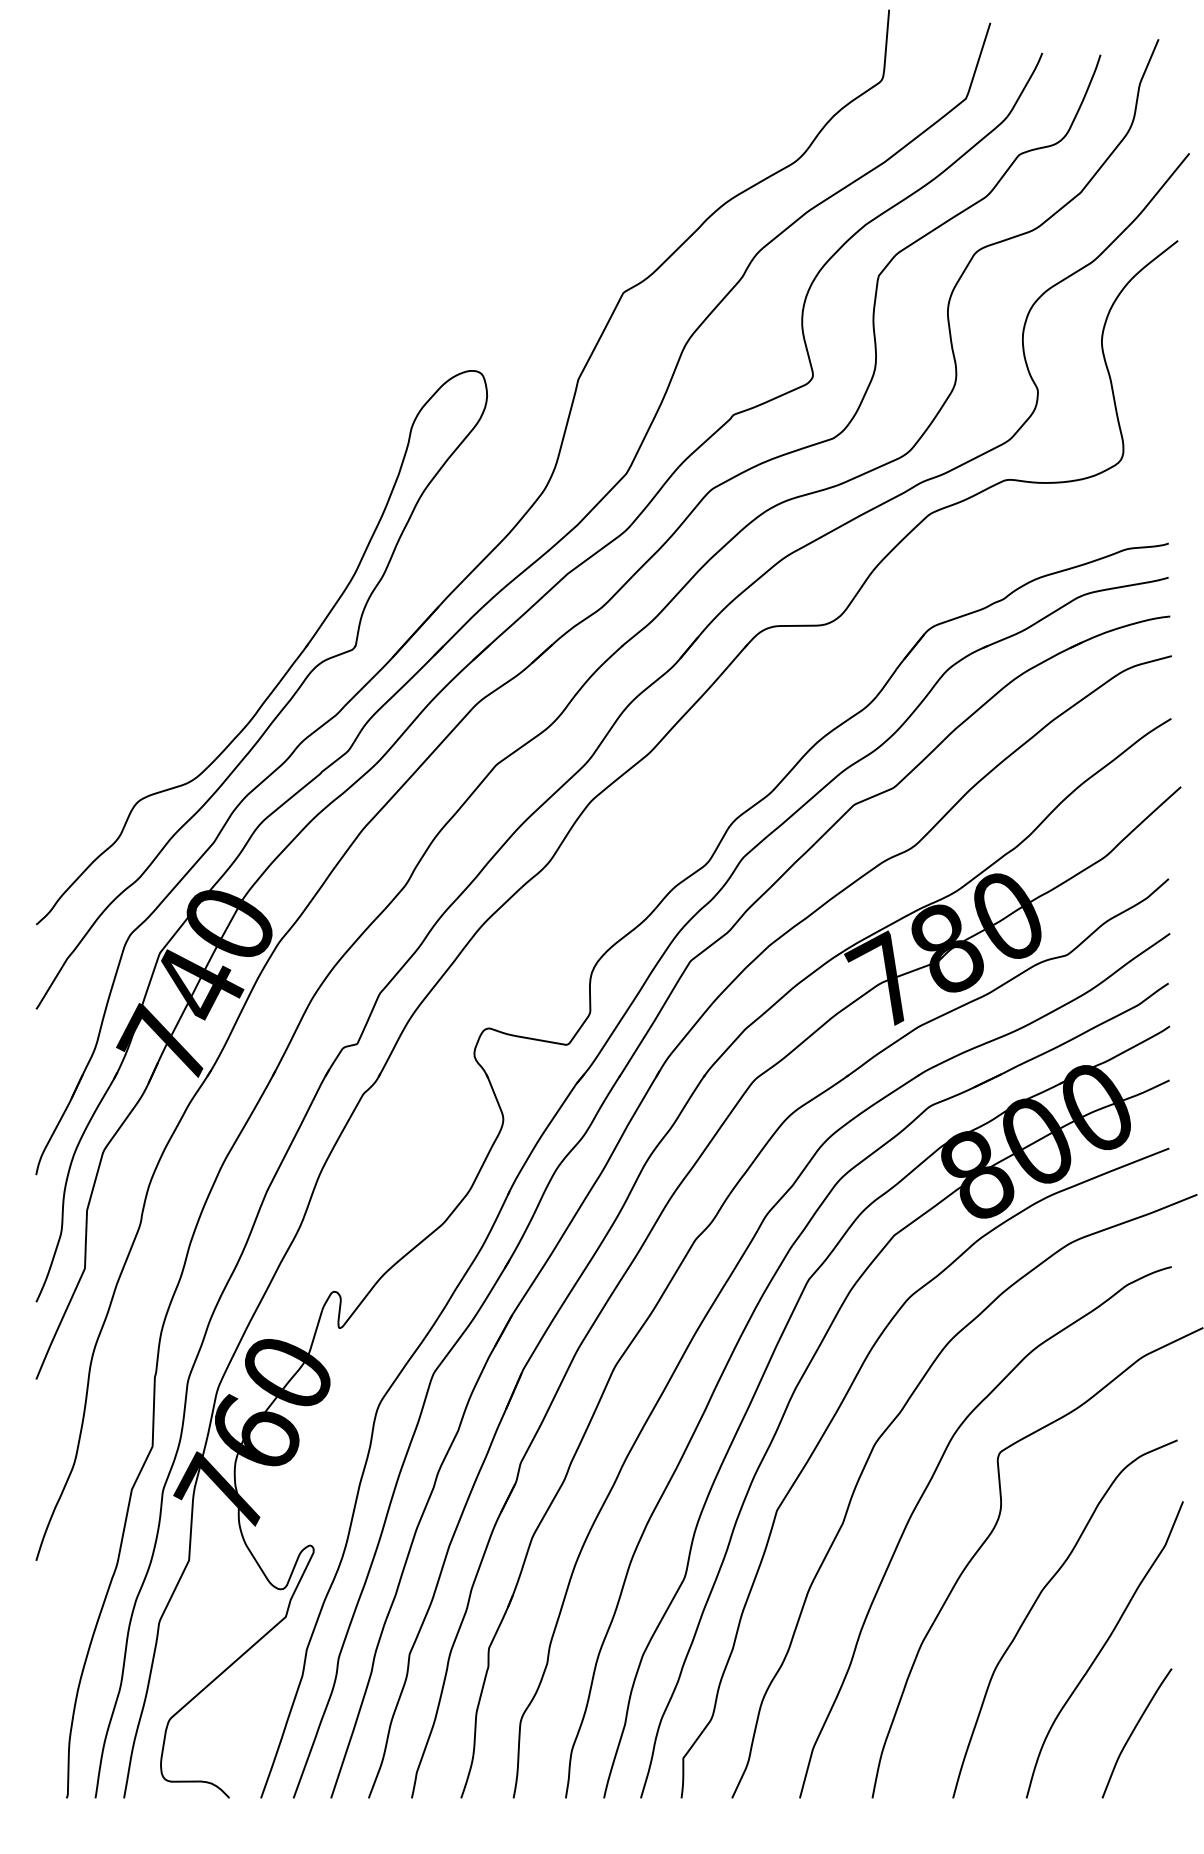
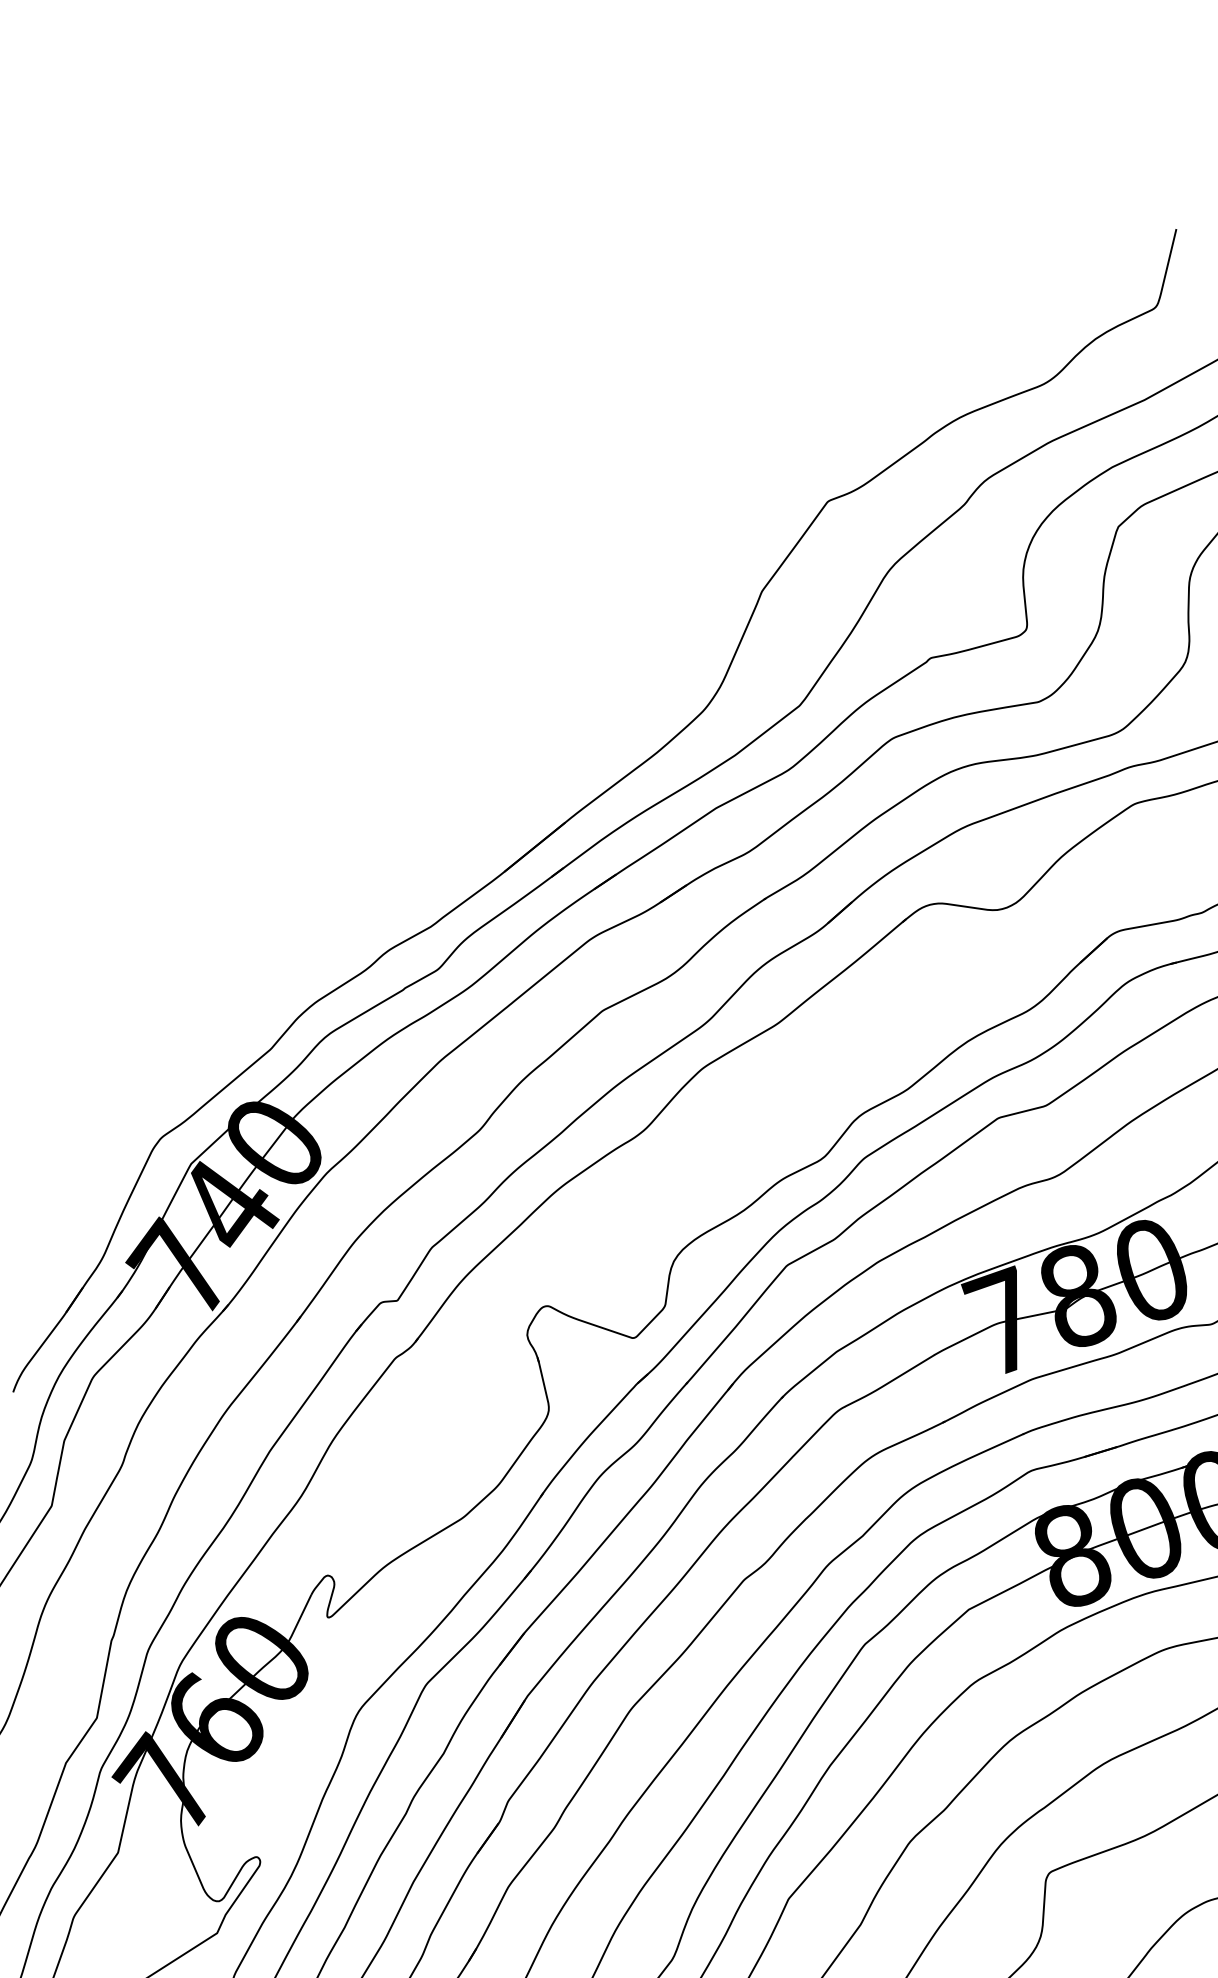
part: (269, 693) -> (359, 890), removed

